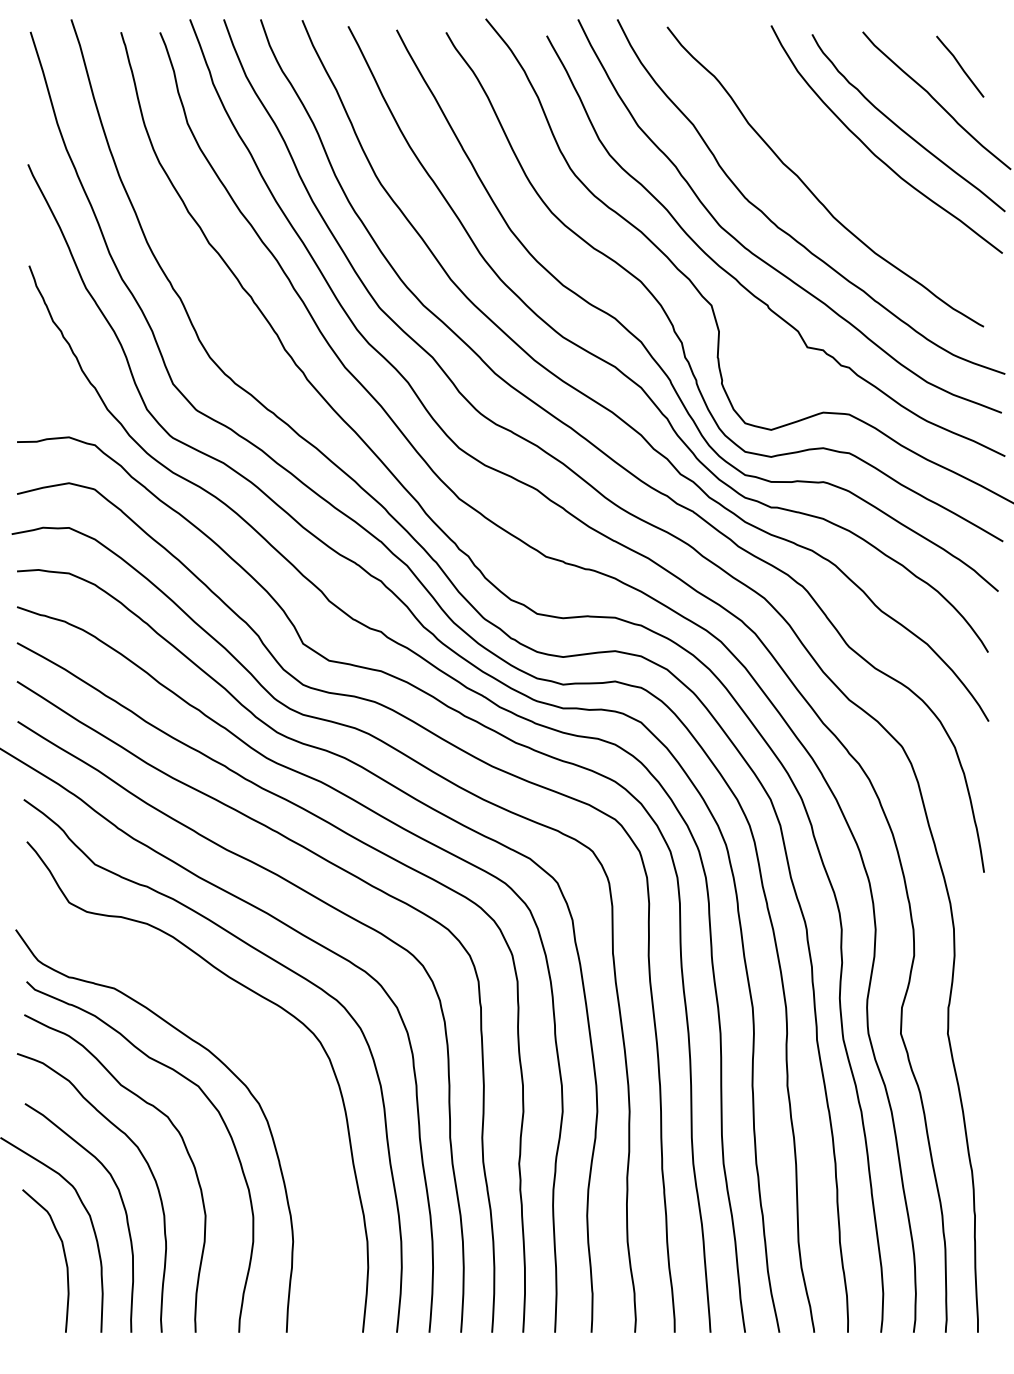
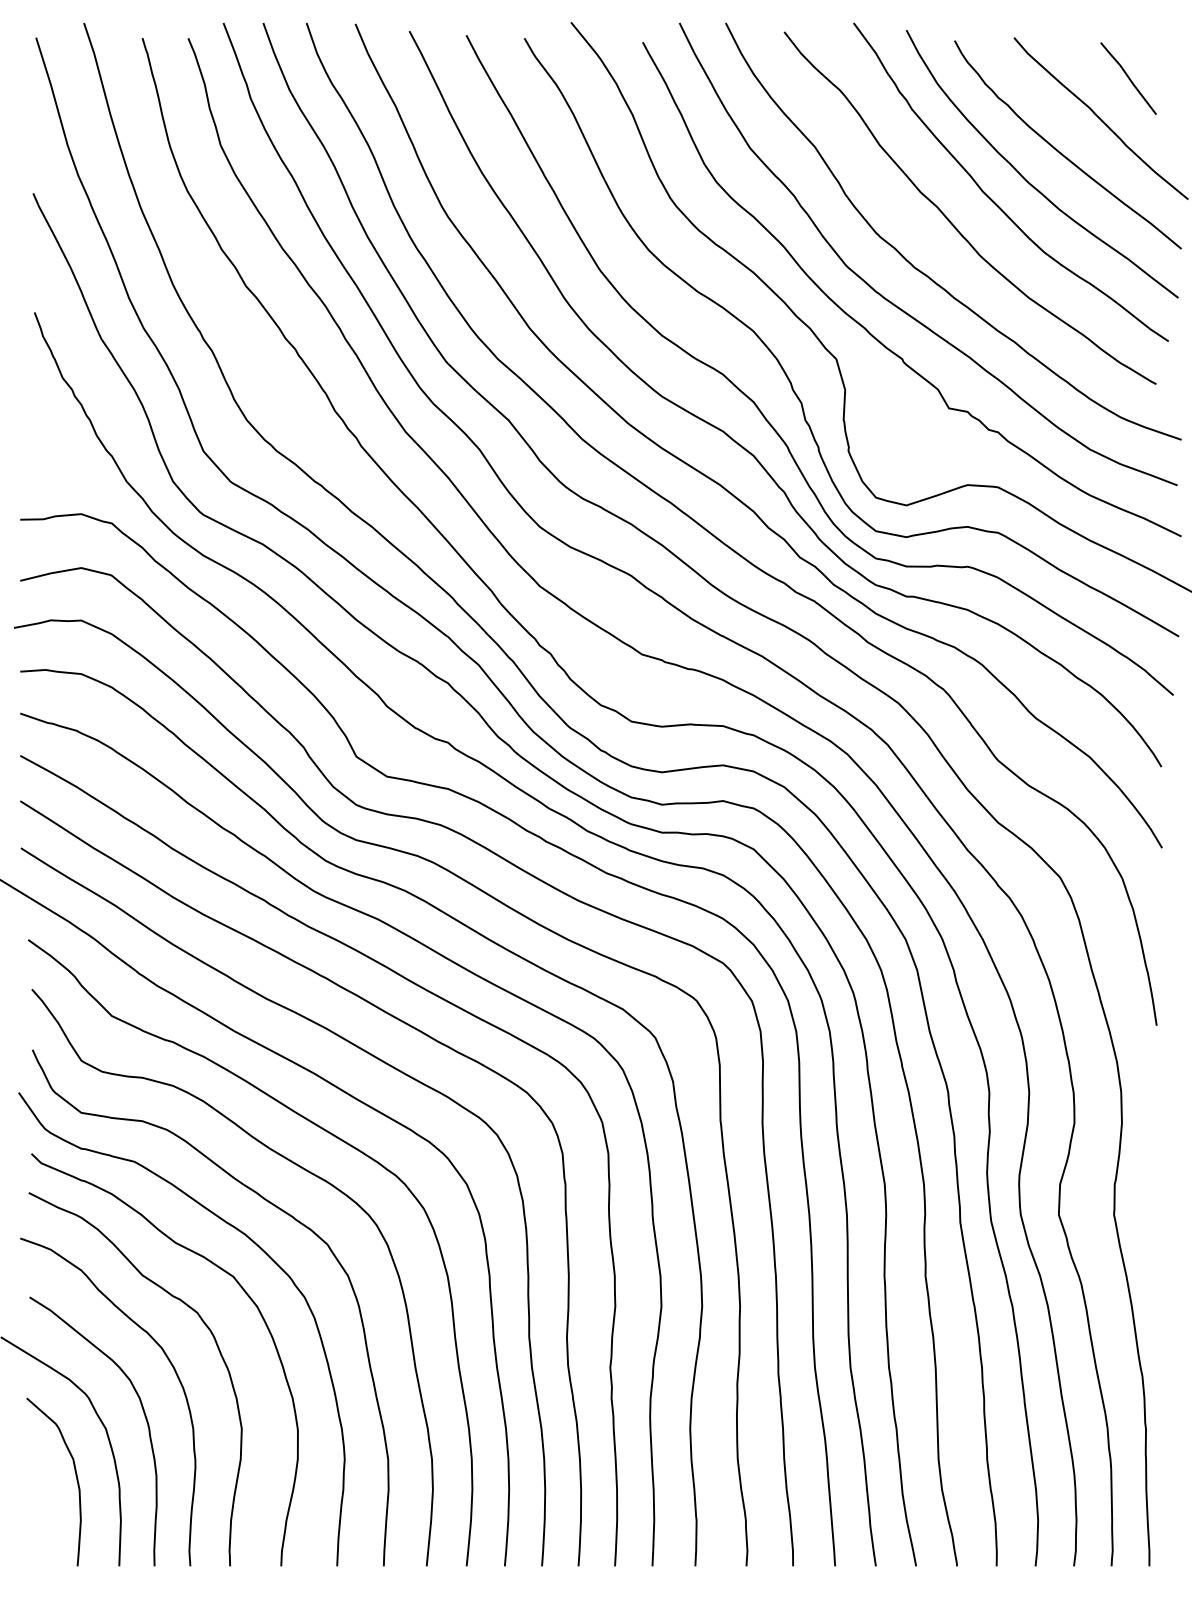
curve: (844, 169) -> (992, 199), added
curve: (232, 1026) -> (273, 1206), added

